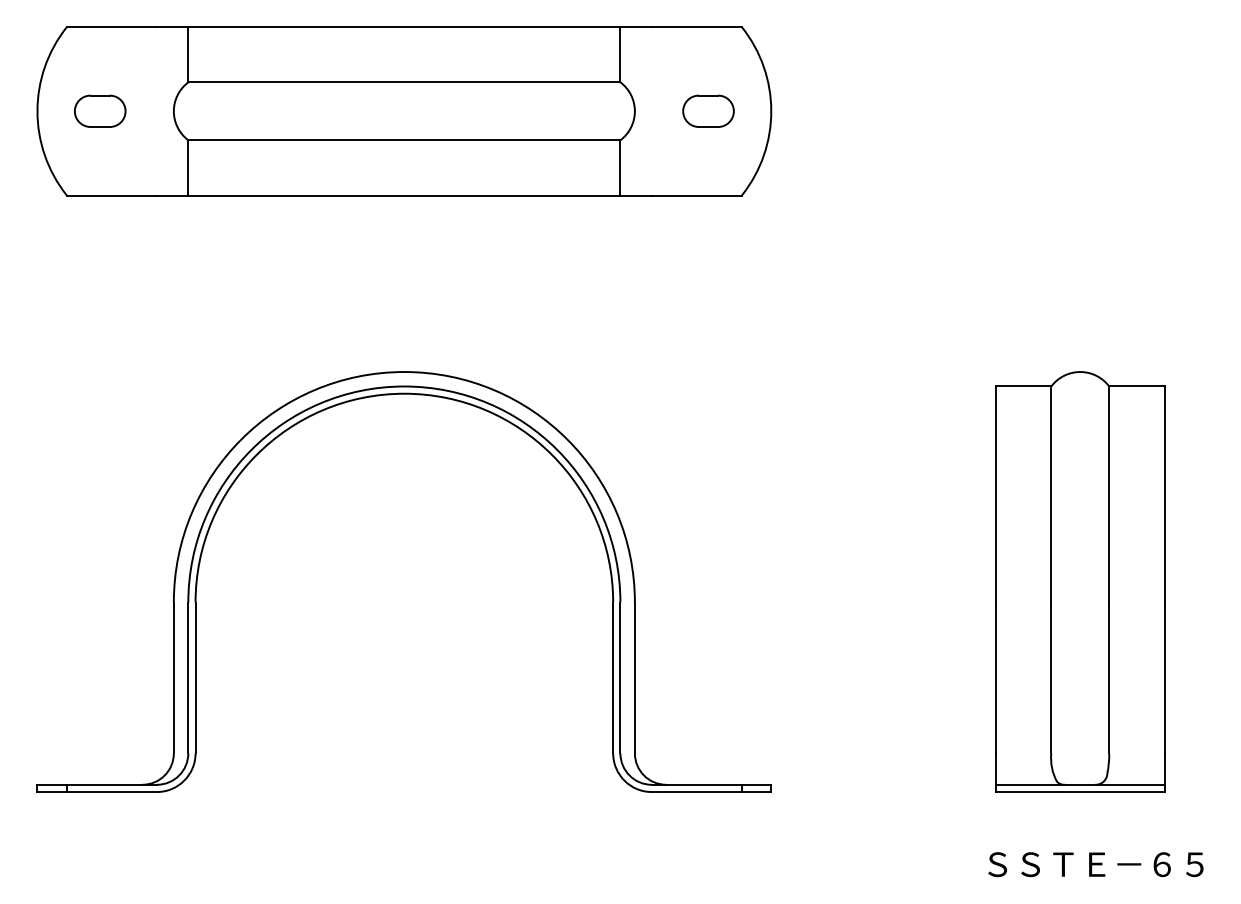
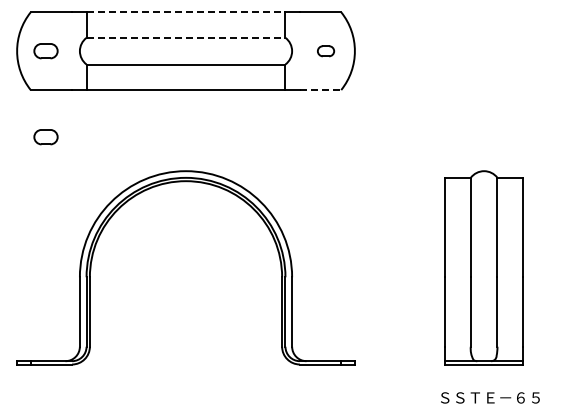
line: (405, 27) -> (186, 12), solid -> dashed
line: (405, 81) -> (186, 37), solid -> dashed
part: (707, 112) -> (325, 51), size x0.7
line: (696, 196) -> (320, 90), solid -> dashed
part: (99, 298) -> (45, 137), added
part: (1078, 581) -> (483, 267), moved
text: (1096, 863) -> (490, 397), moved

